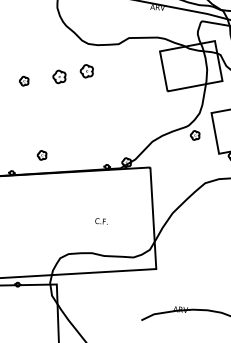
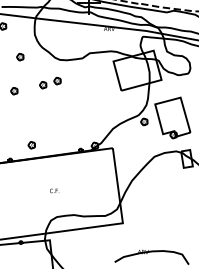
part: (35, 36) -> (20, 57), added
part: (73, 73) -> (50, 82), size x0.71
text: (101, 220) -> (54, 190), moved

